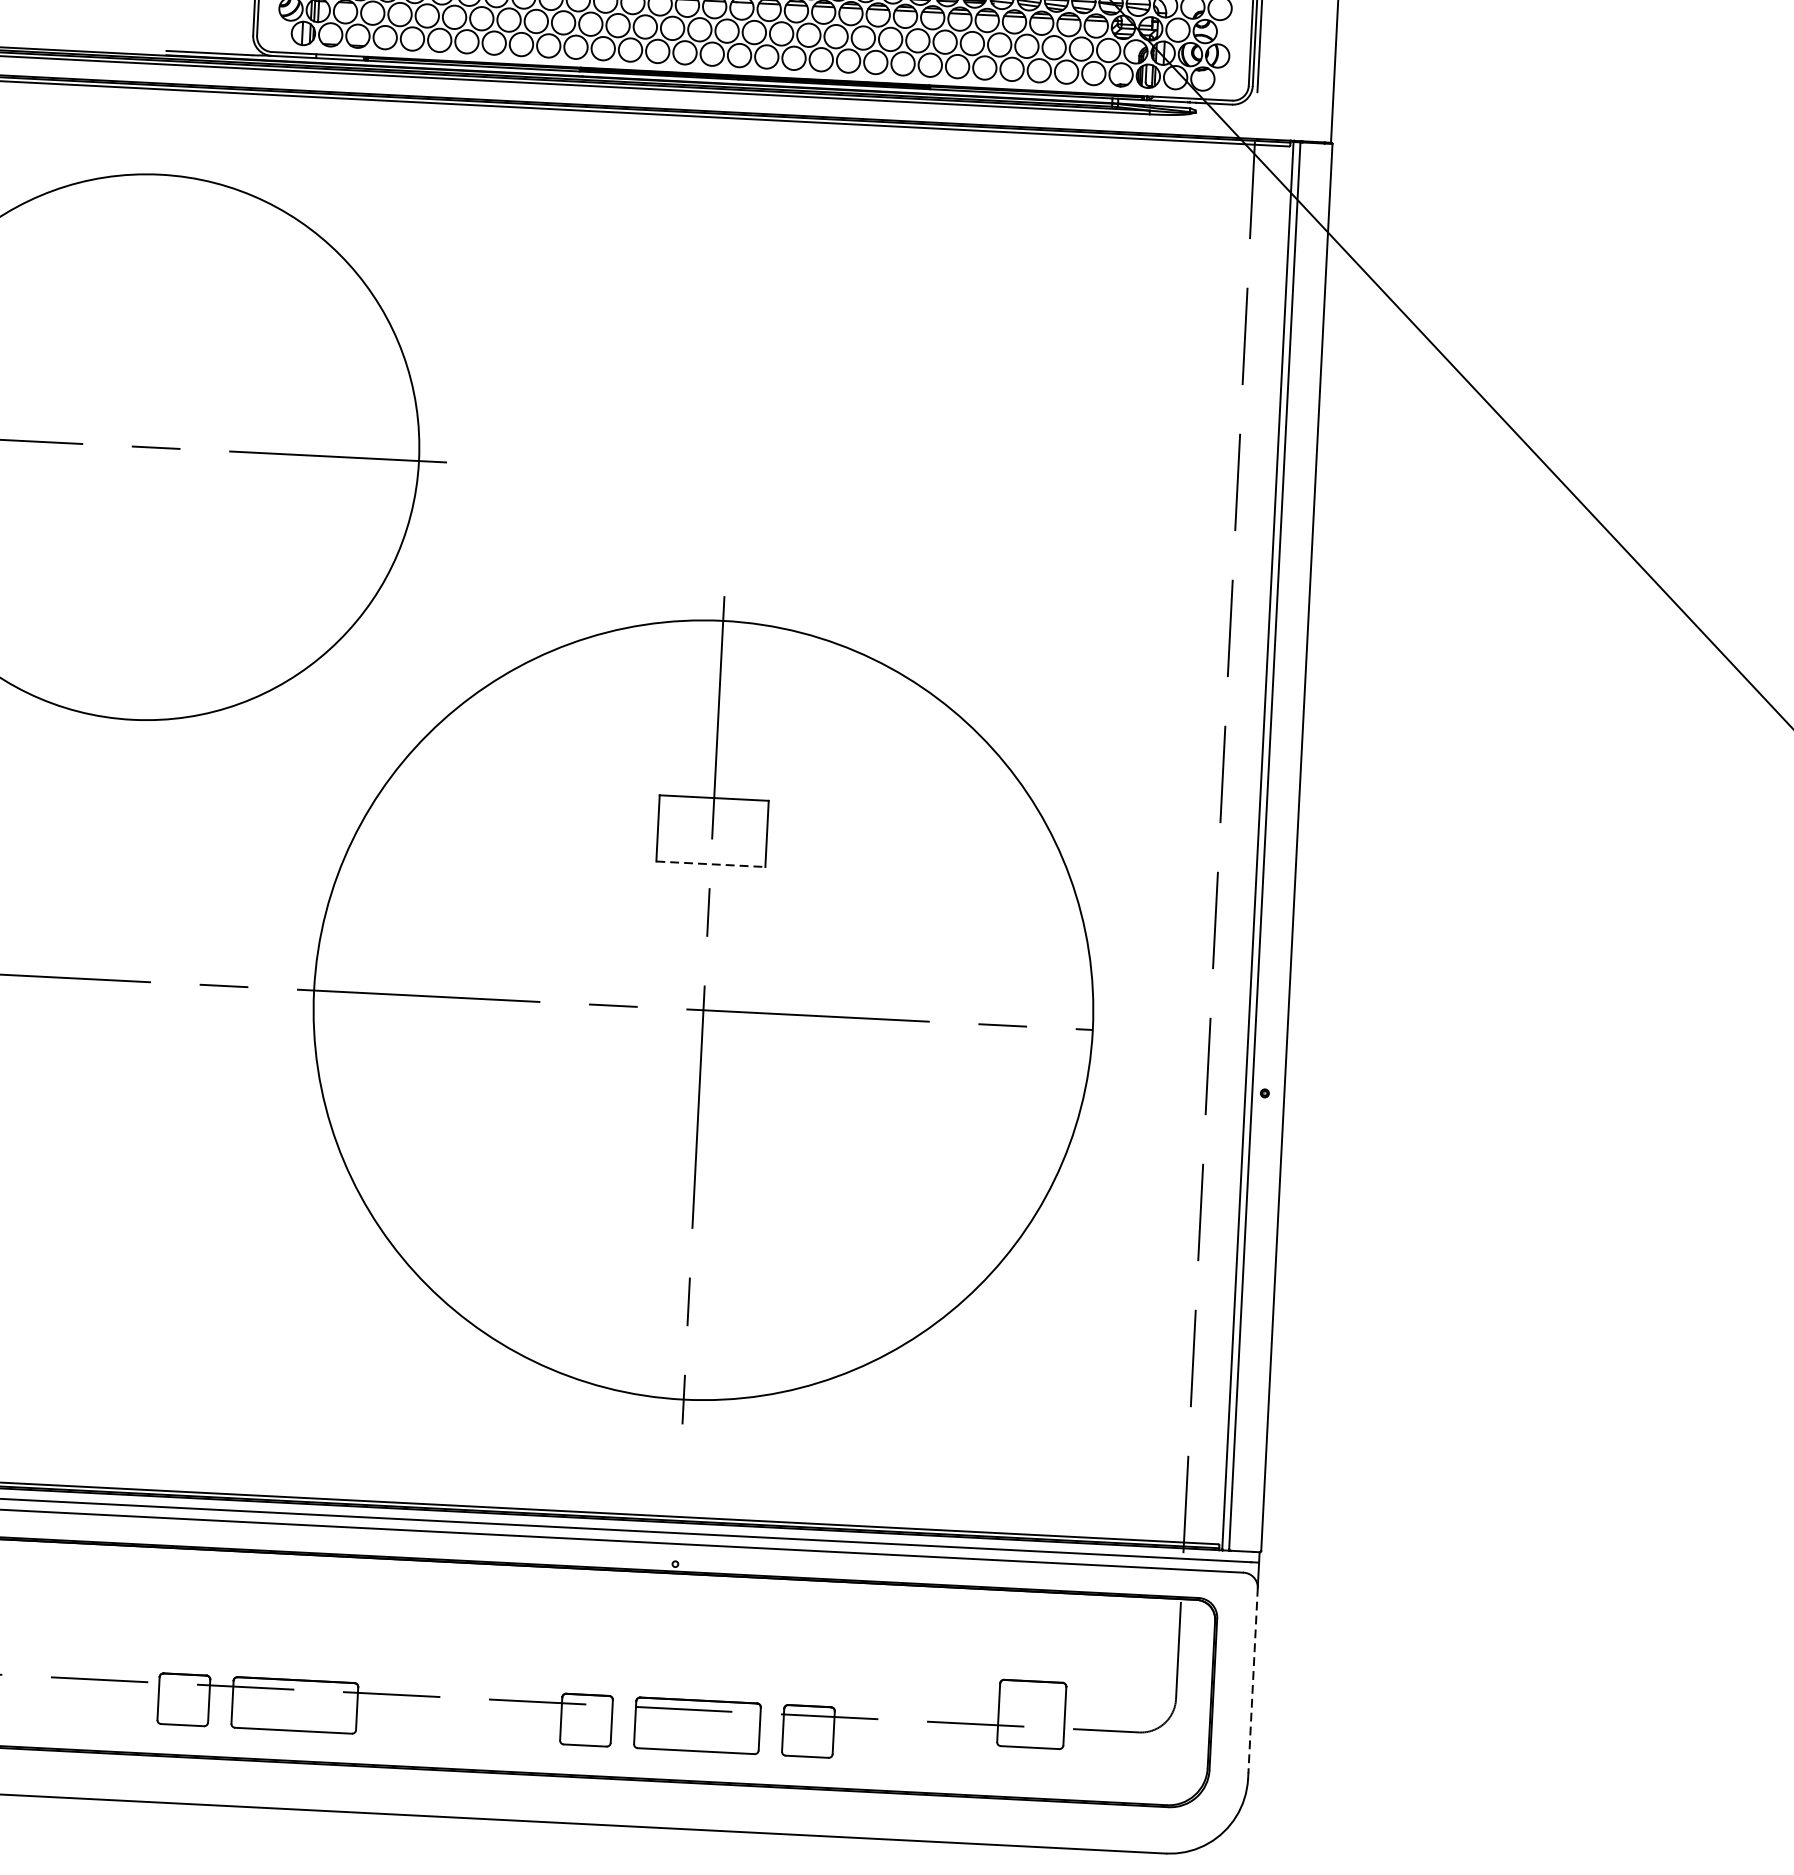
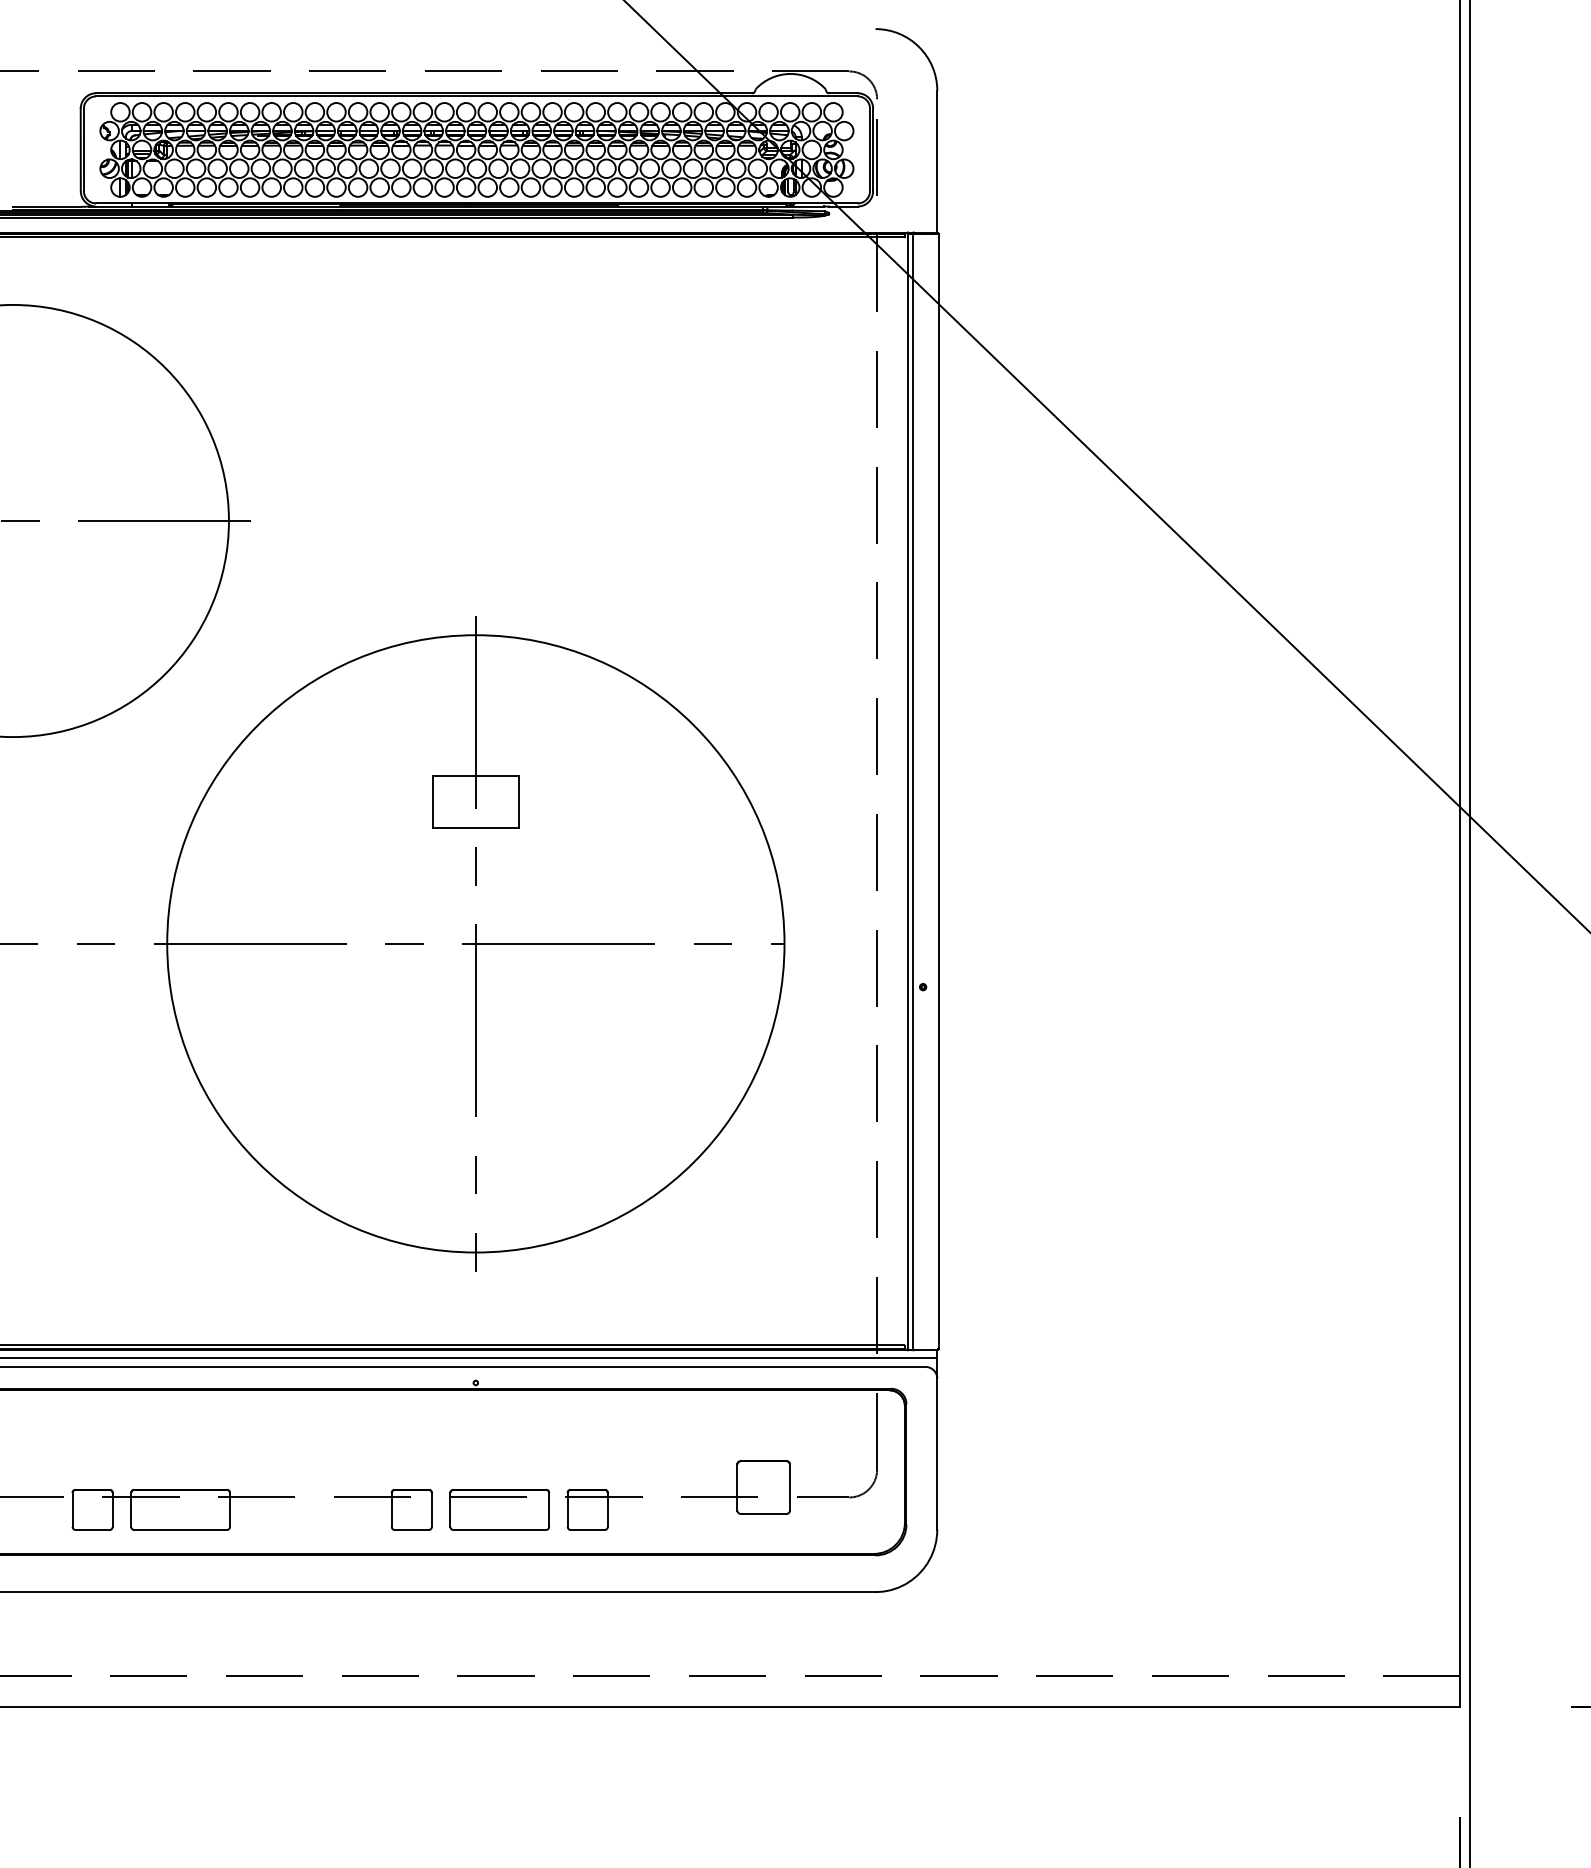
line: (711, 864) -> (476, 828), dashed -> solid
line: (1253, 1680) -> (937, 1451), dashed -> solid

